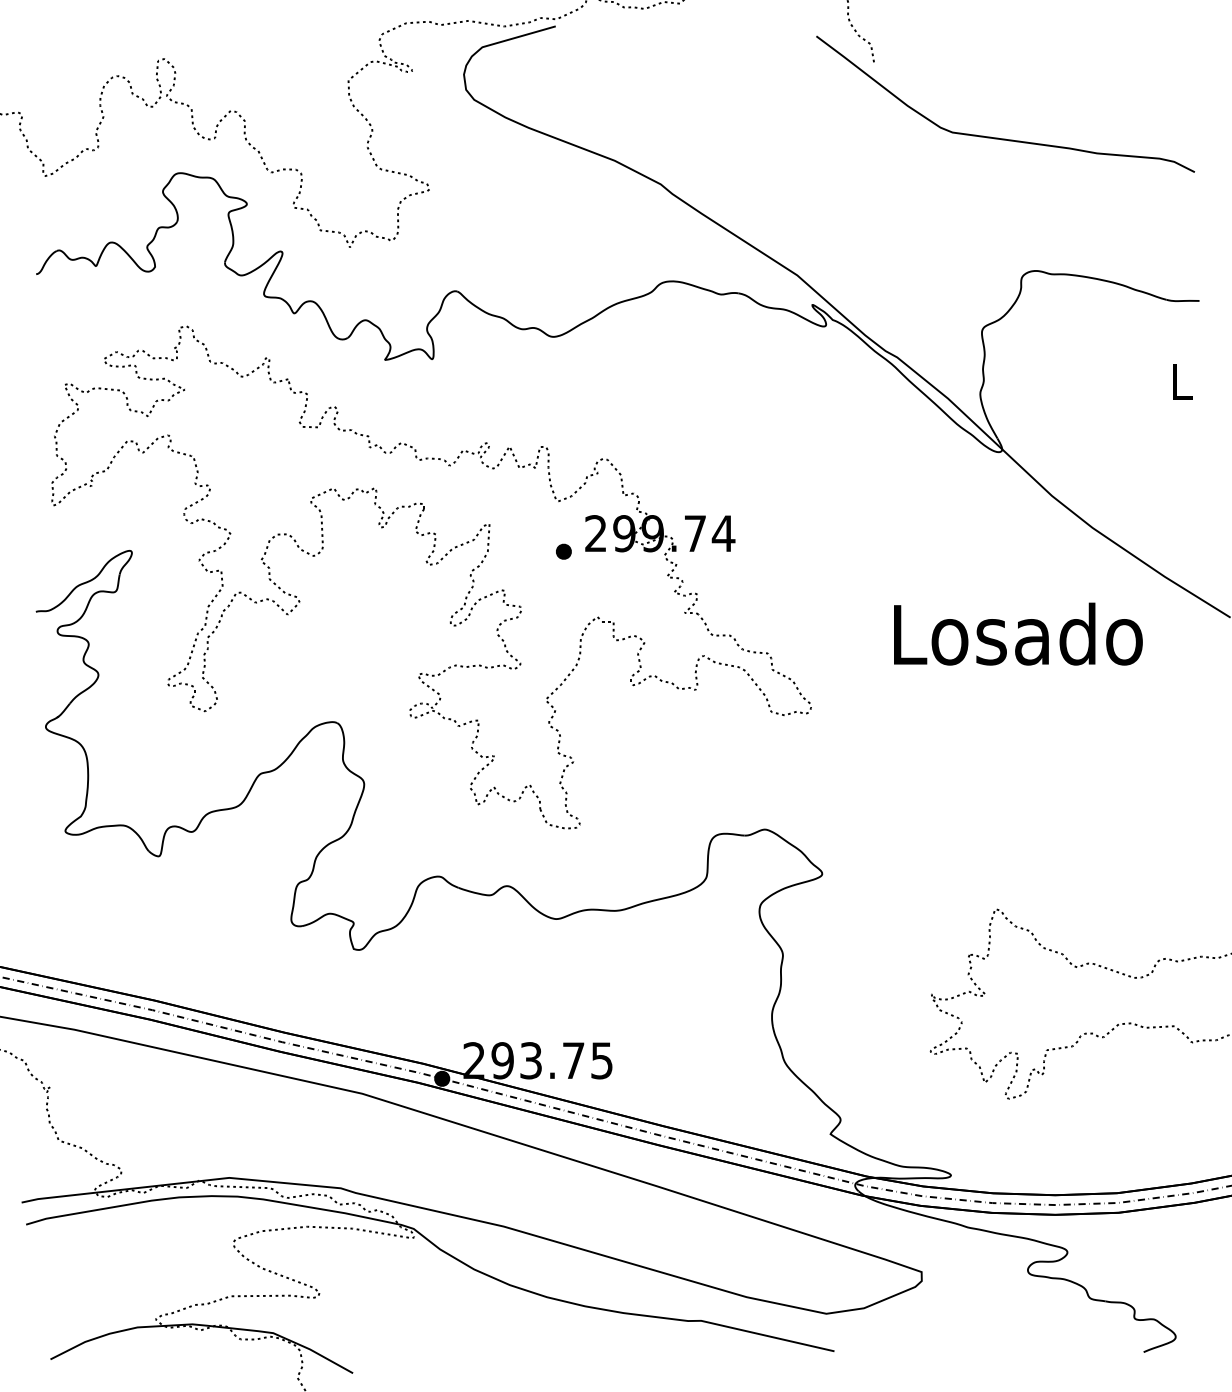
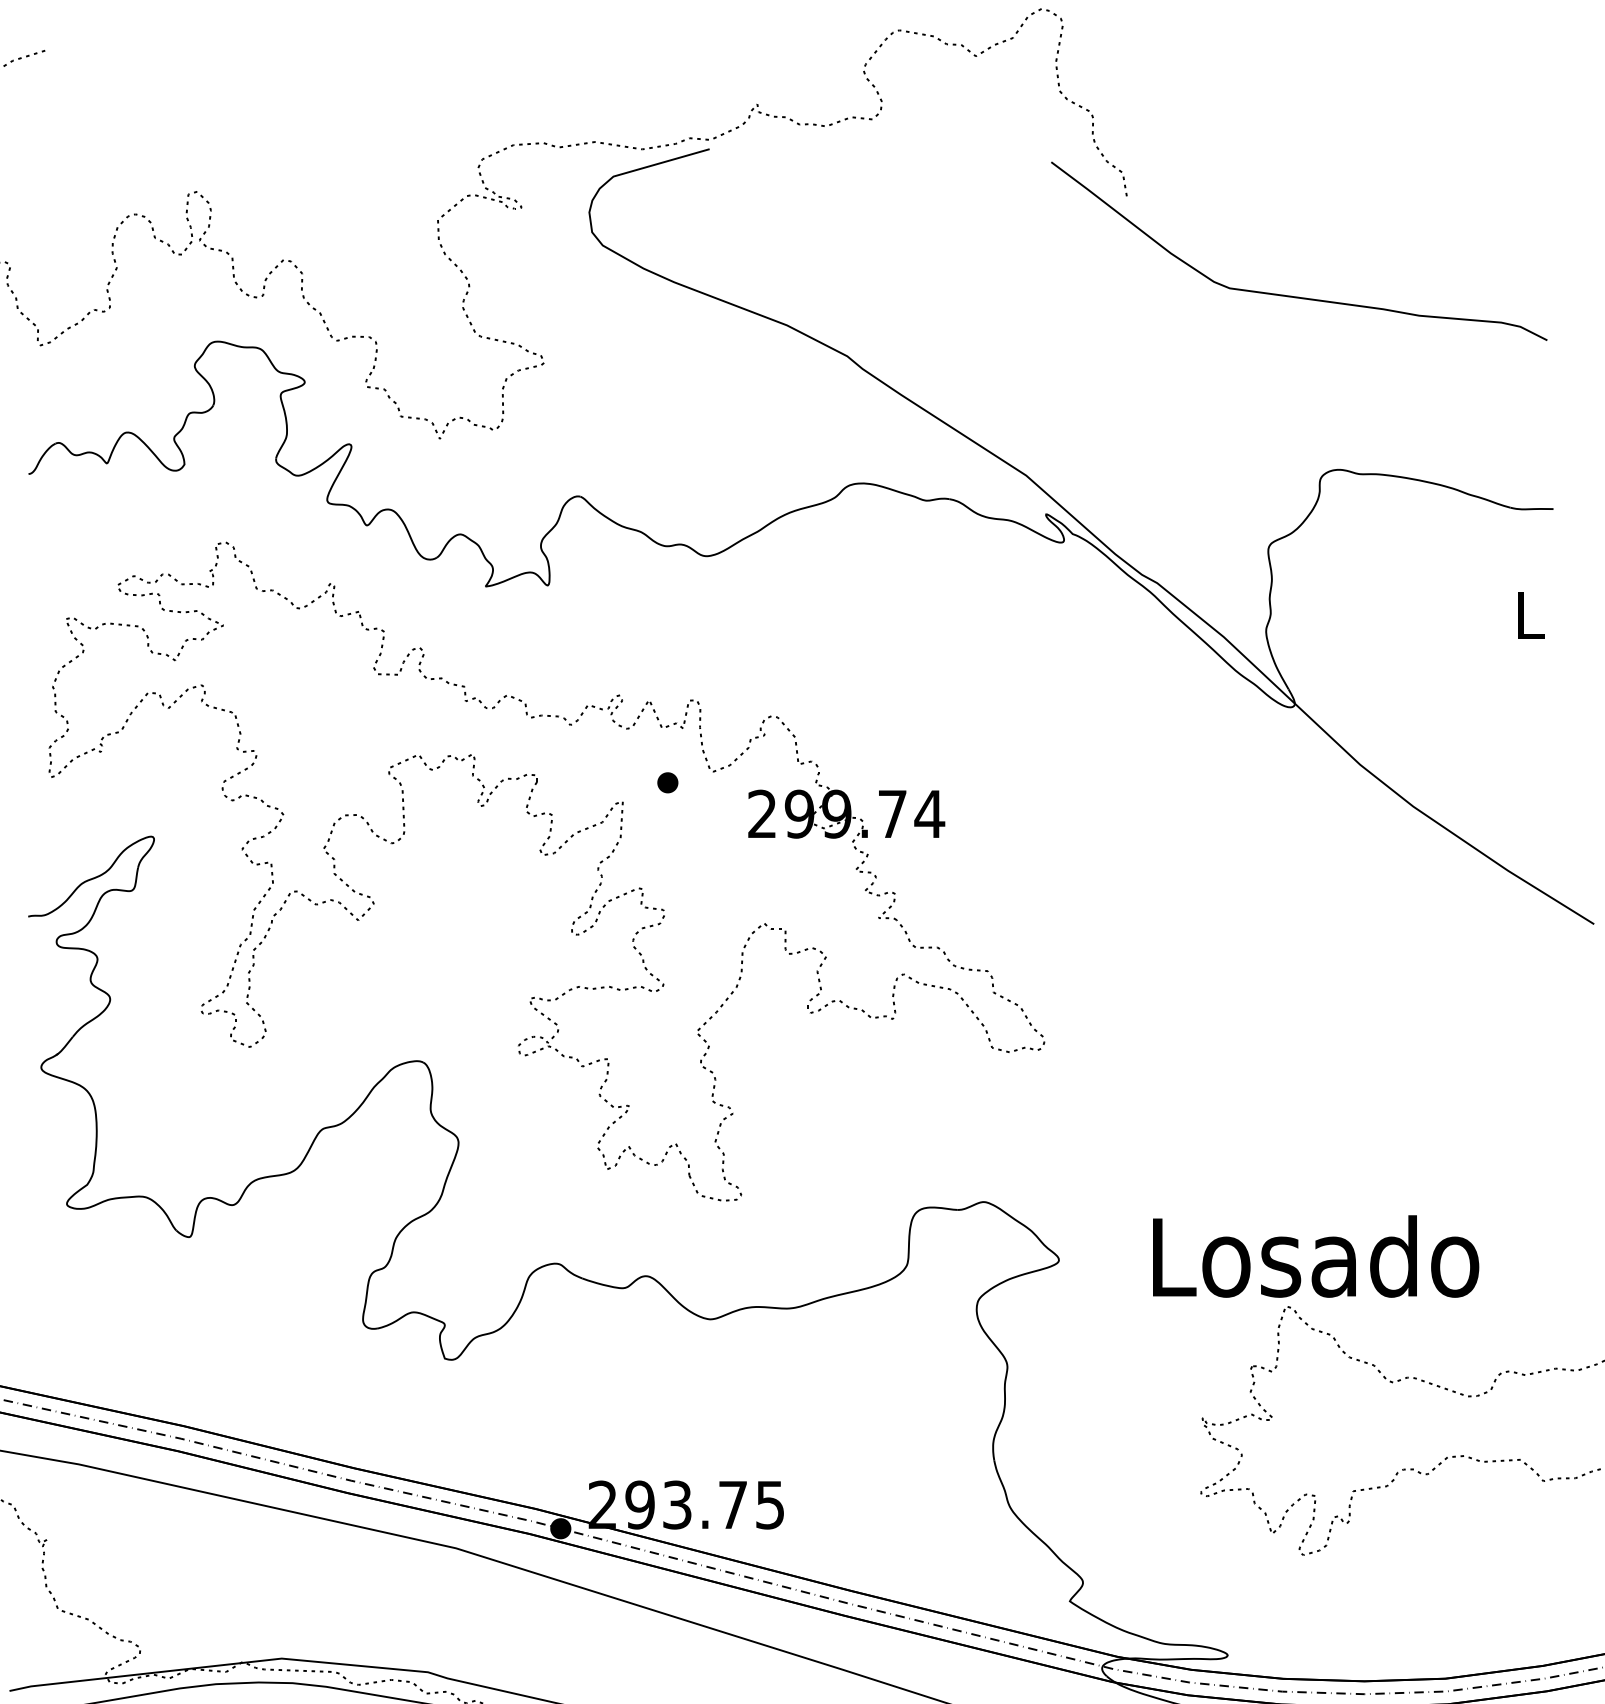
part: (563, 551) -> (667, 782), moved
text: (1018, 633) -> (1316, 1255), moved

